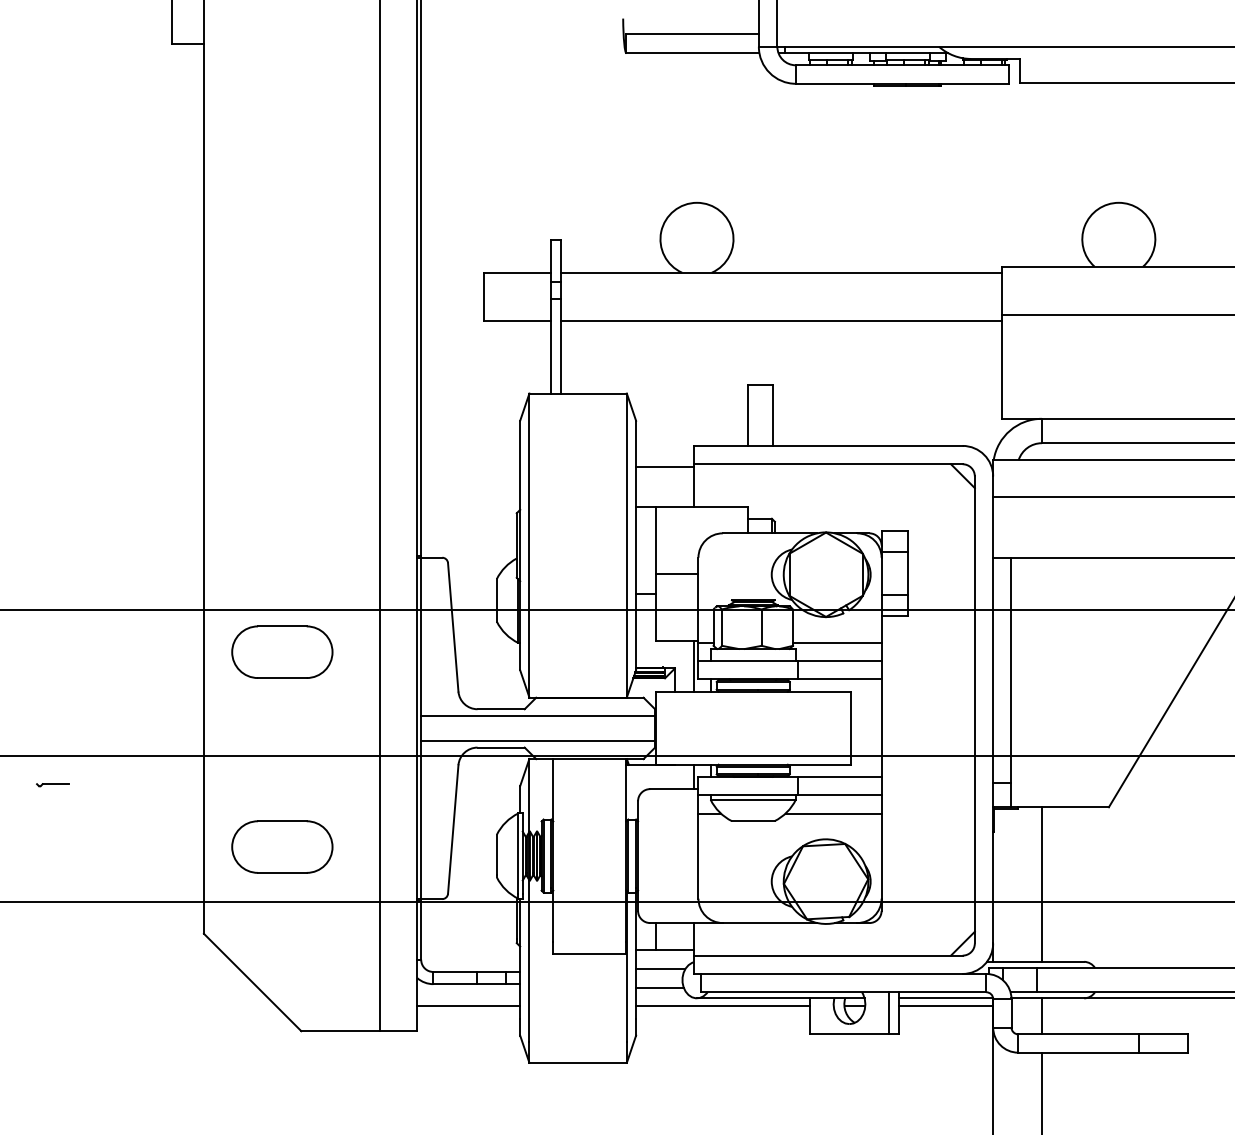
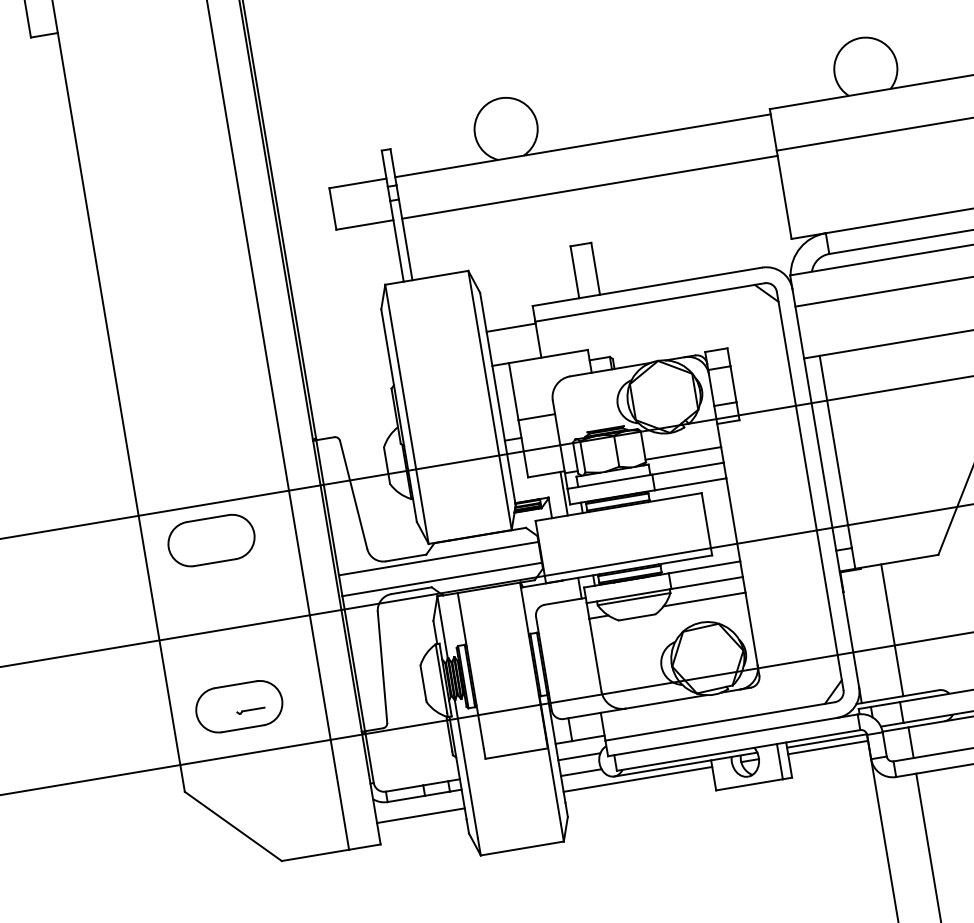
part: (52, 785) -> (250, 711), moved

